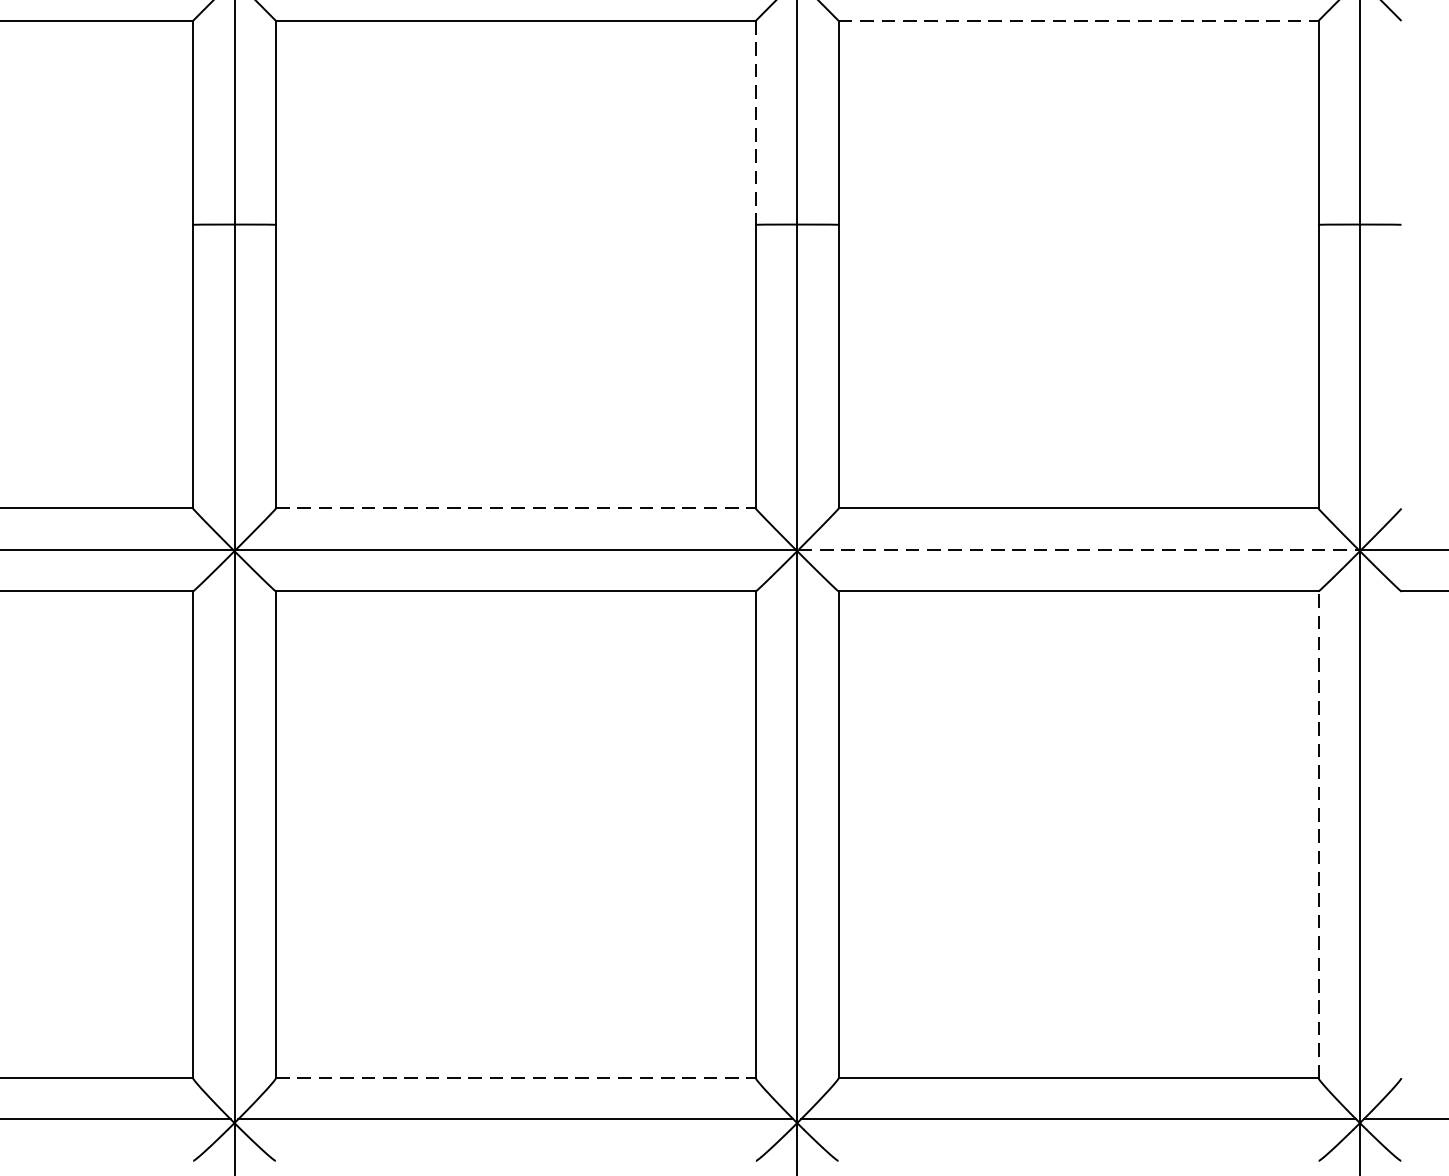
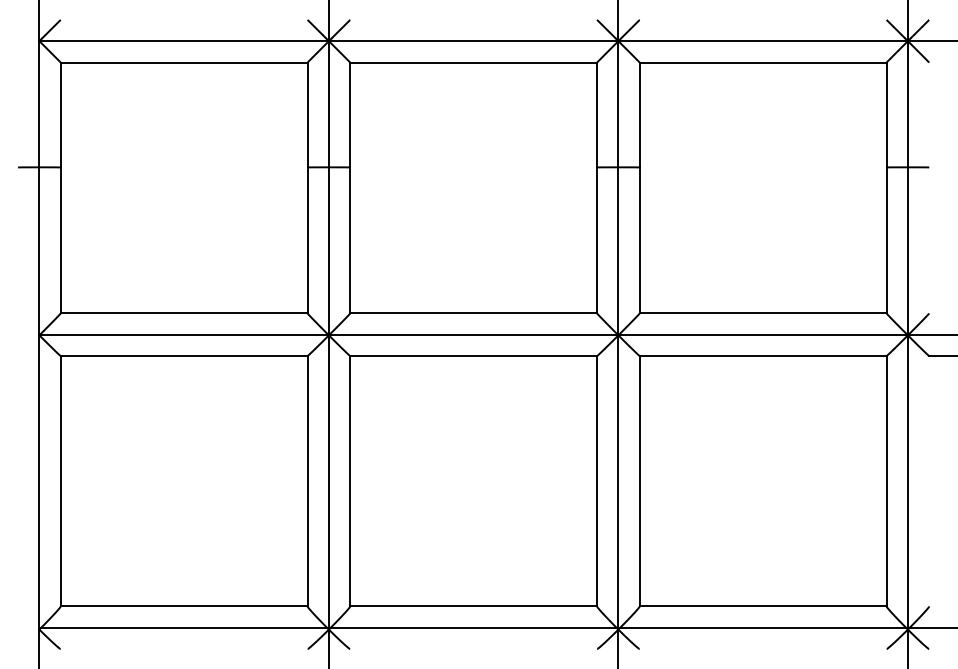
line: (1079, 20) -> (763, 62), dashed -> solid
line: (756, 123) -> (597, 115), dashed -> solid
line: (517, 508) -> (474, 313), dashed -> solid
line: (1079, 549) -> (763, 334), dashed -> solid
line: (1318, 833) -> (886, 480), dashed -> solid
line: (517, 1078) -> (474, 606), dashed -> solid

